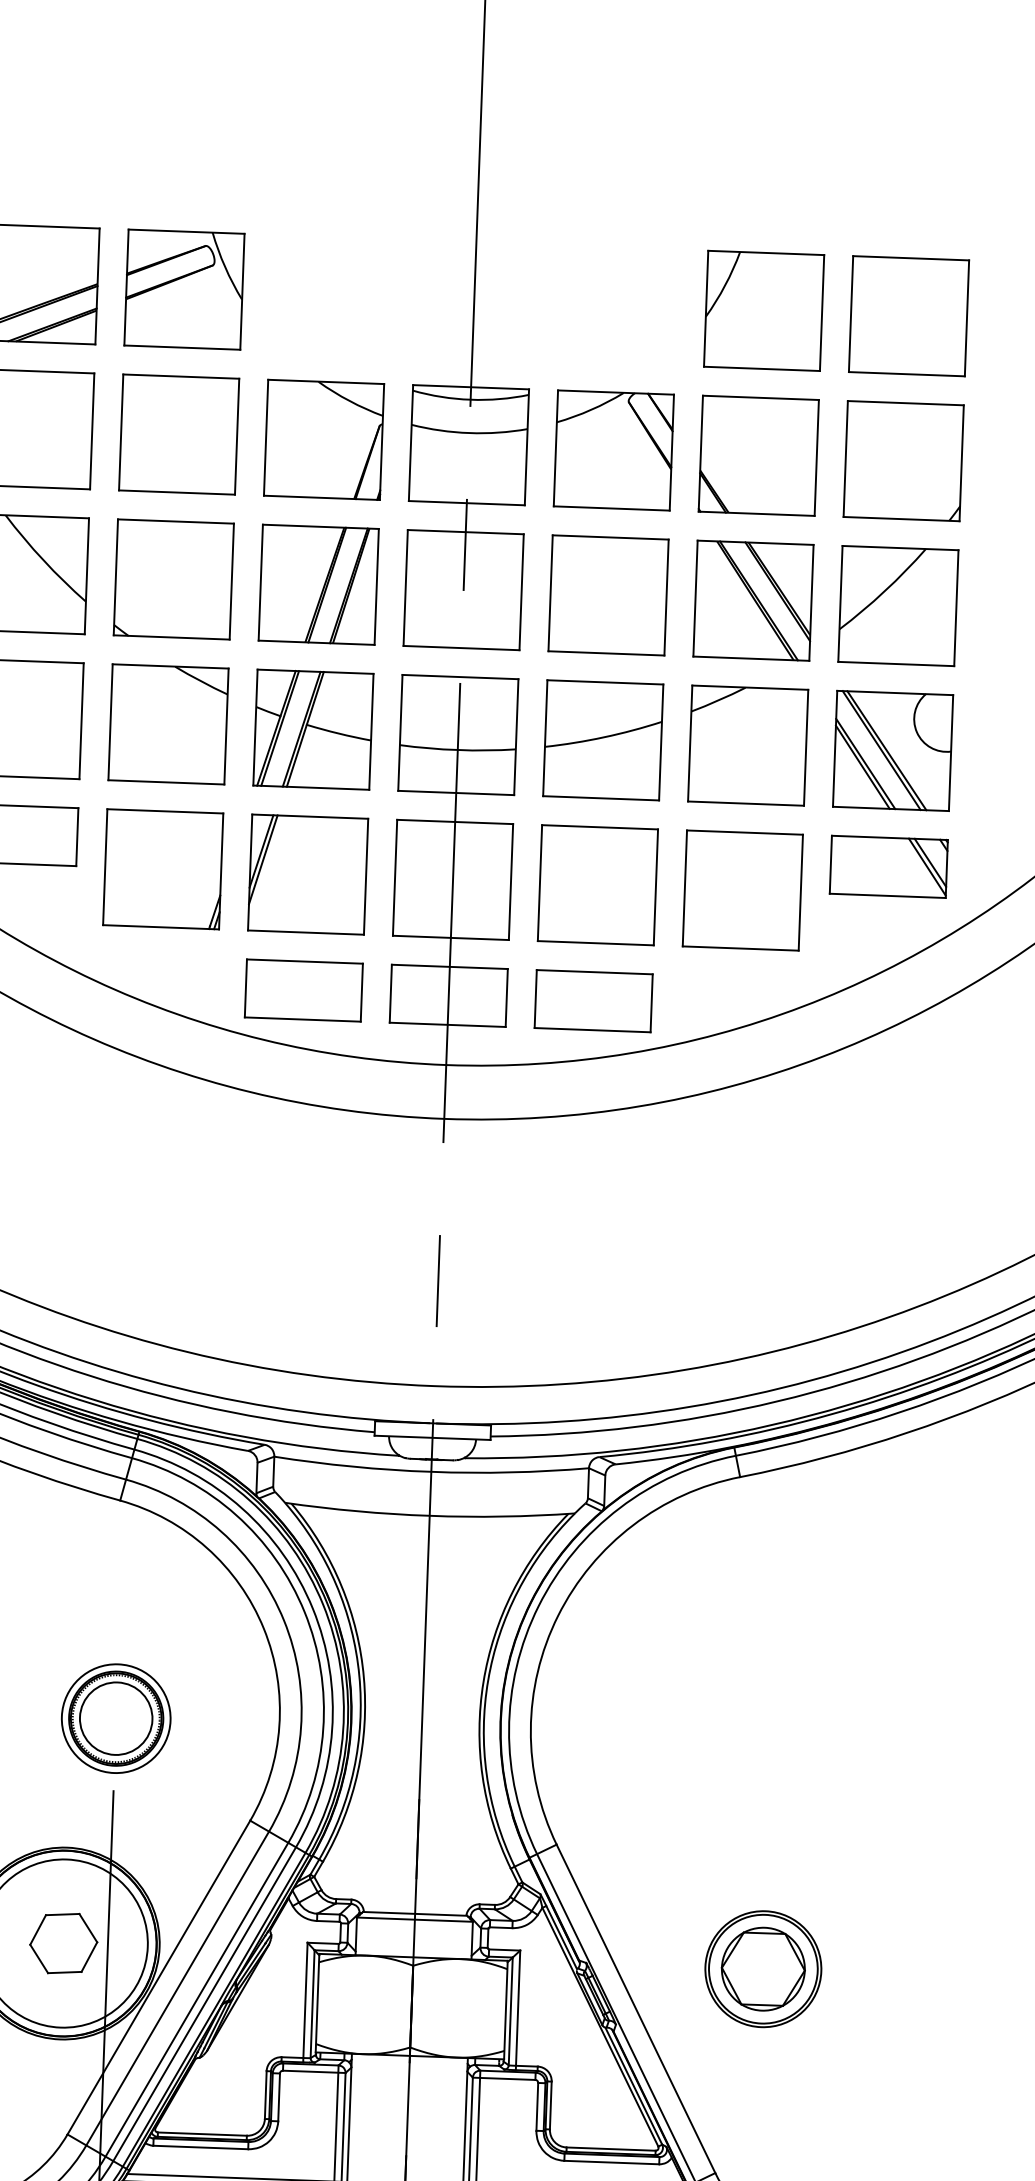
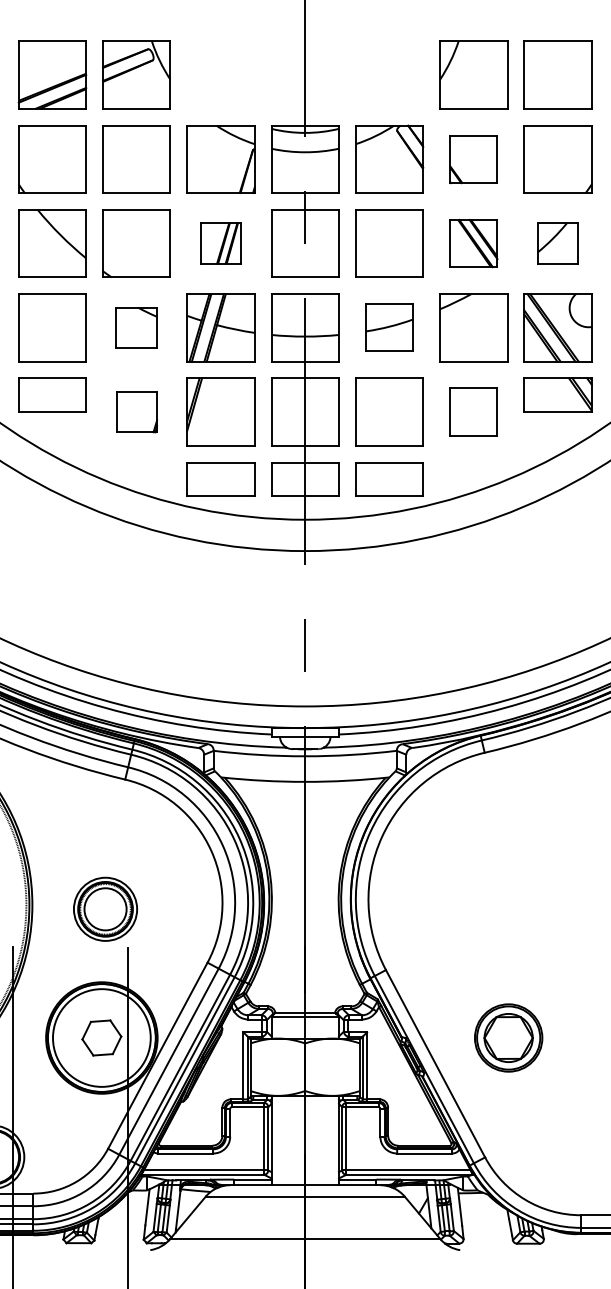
part: (758, 456) -> (473, 159), size x0.7
part: (317, 584) -> (220, 243), size x0.6
part: (752, 600) -> (473, 243), size x0.7
part: (897, 605) -> (557, 243), size x0.6
part: (168, 723) -> (136, 327), size x0.6
part: (603, 739) -> (389, 327), size x0.7
part: (162, 868) -> (136, 411), size x0.6
part: (742, 889) -> (473, 411), size x0.7
part: (116, 1717) -> (105, 908), moved

